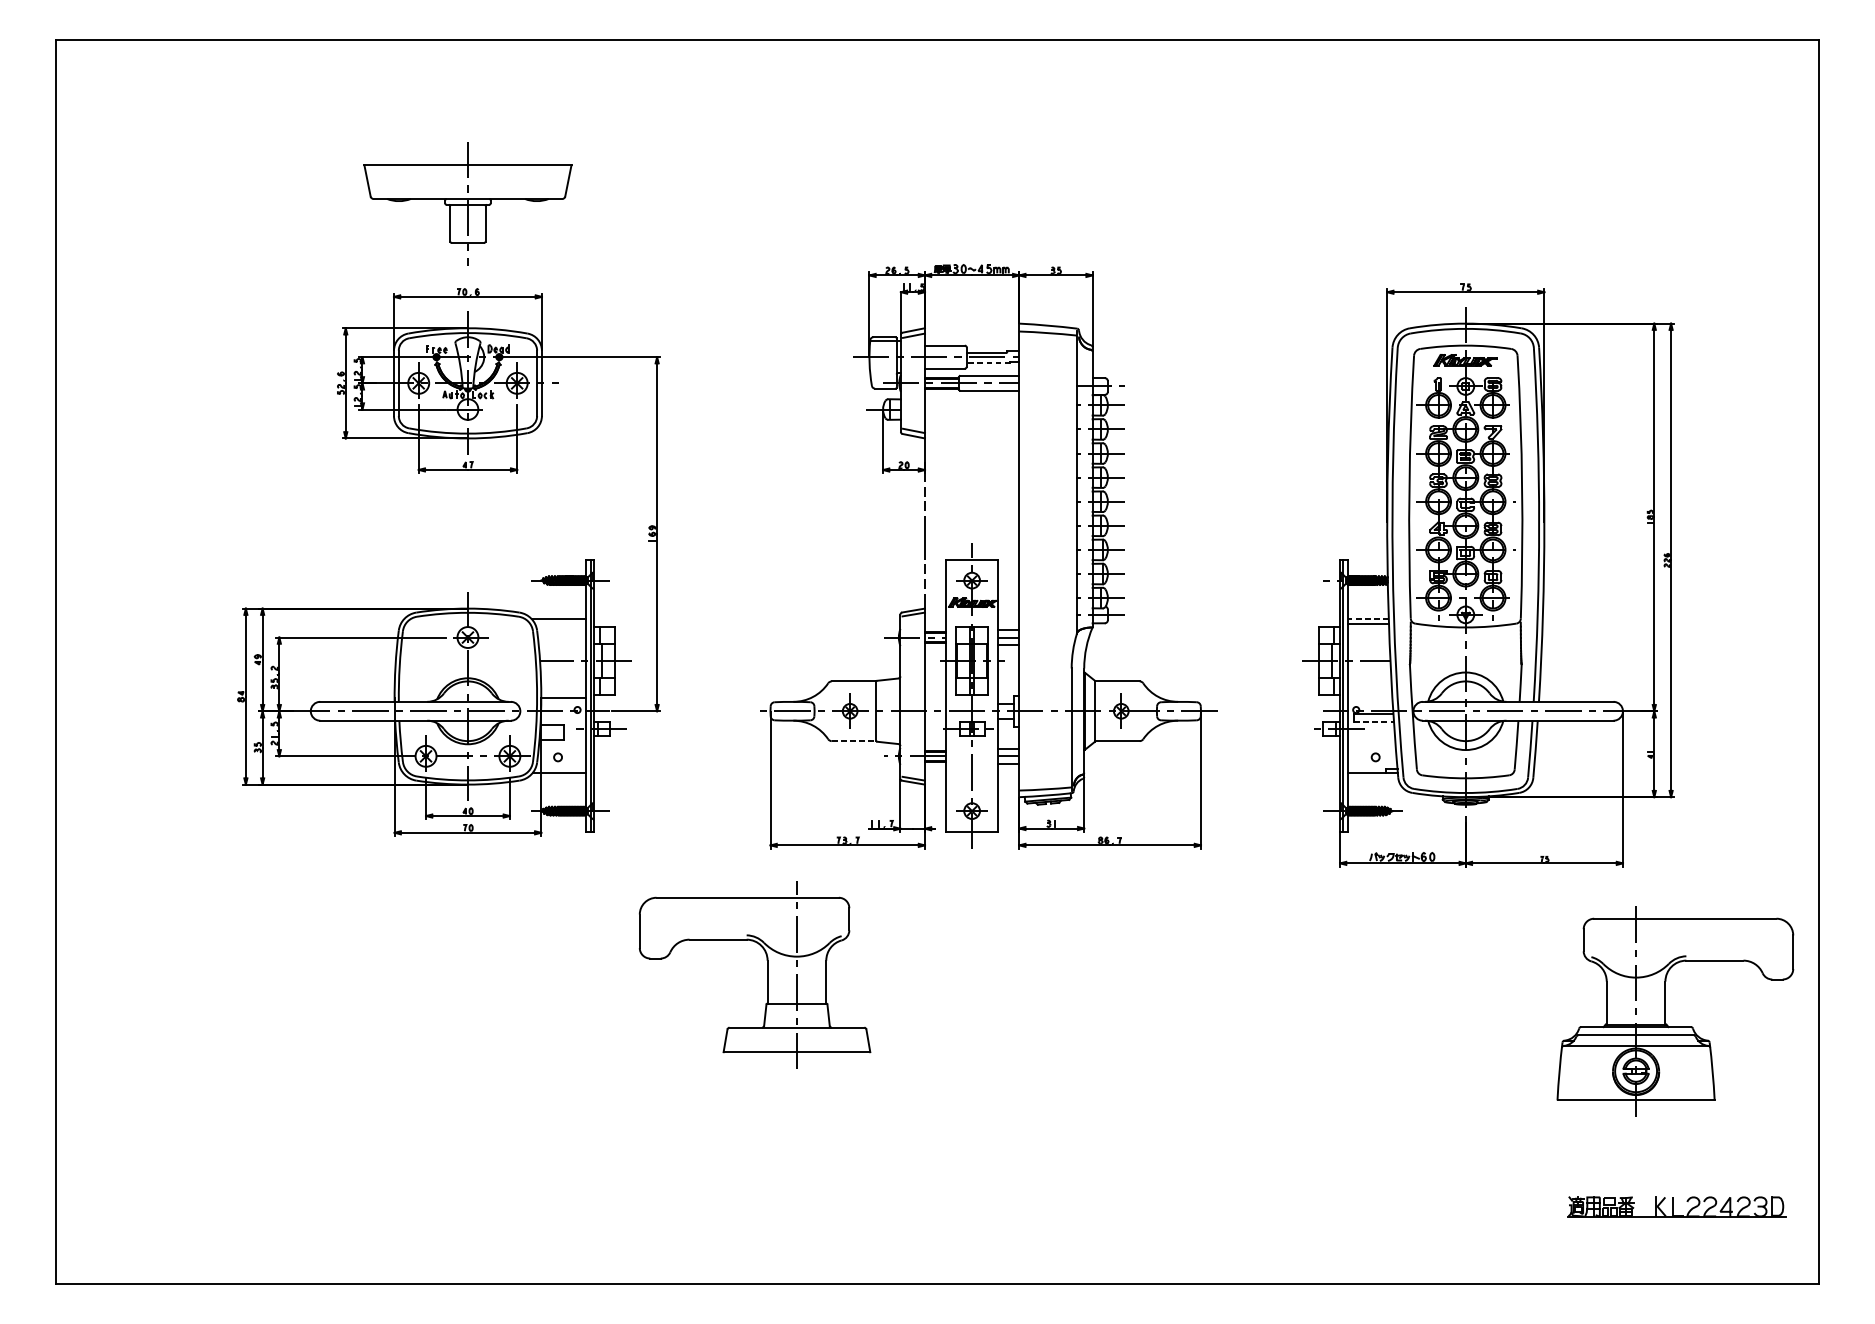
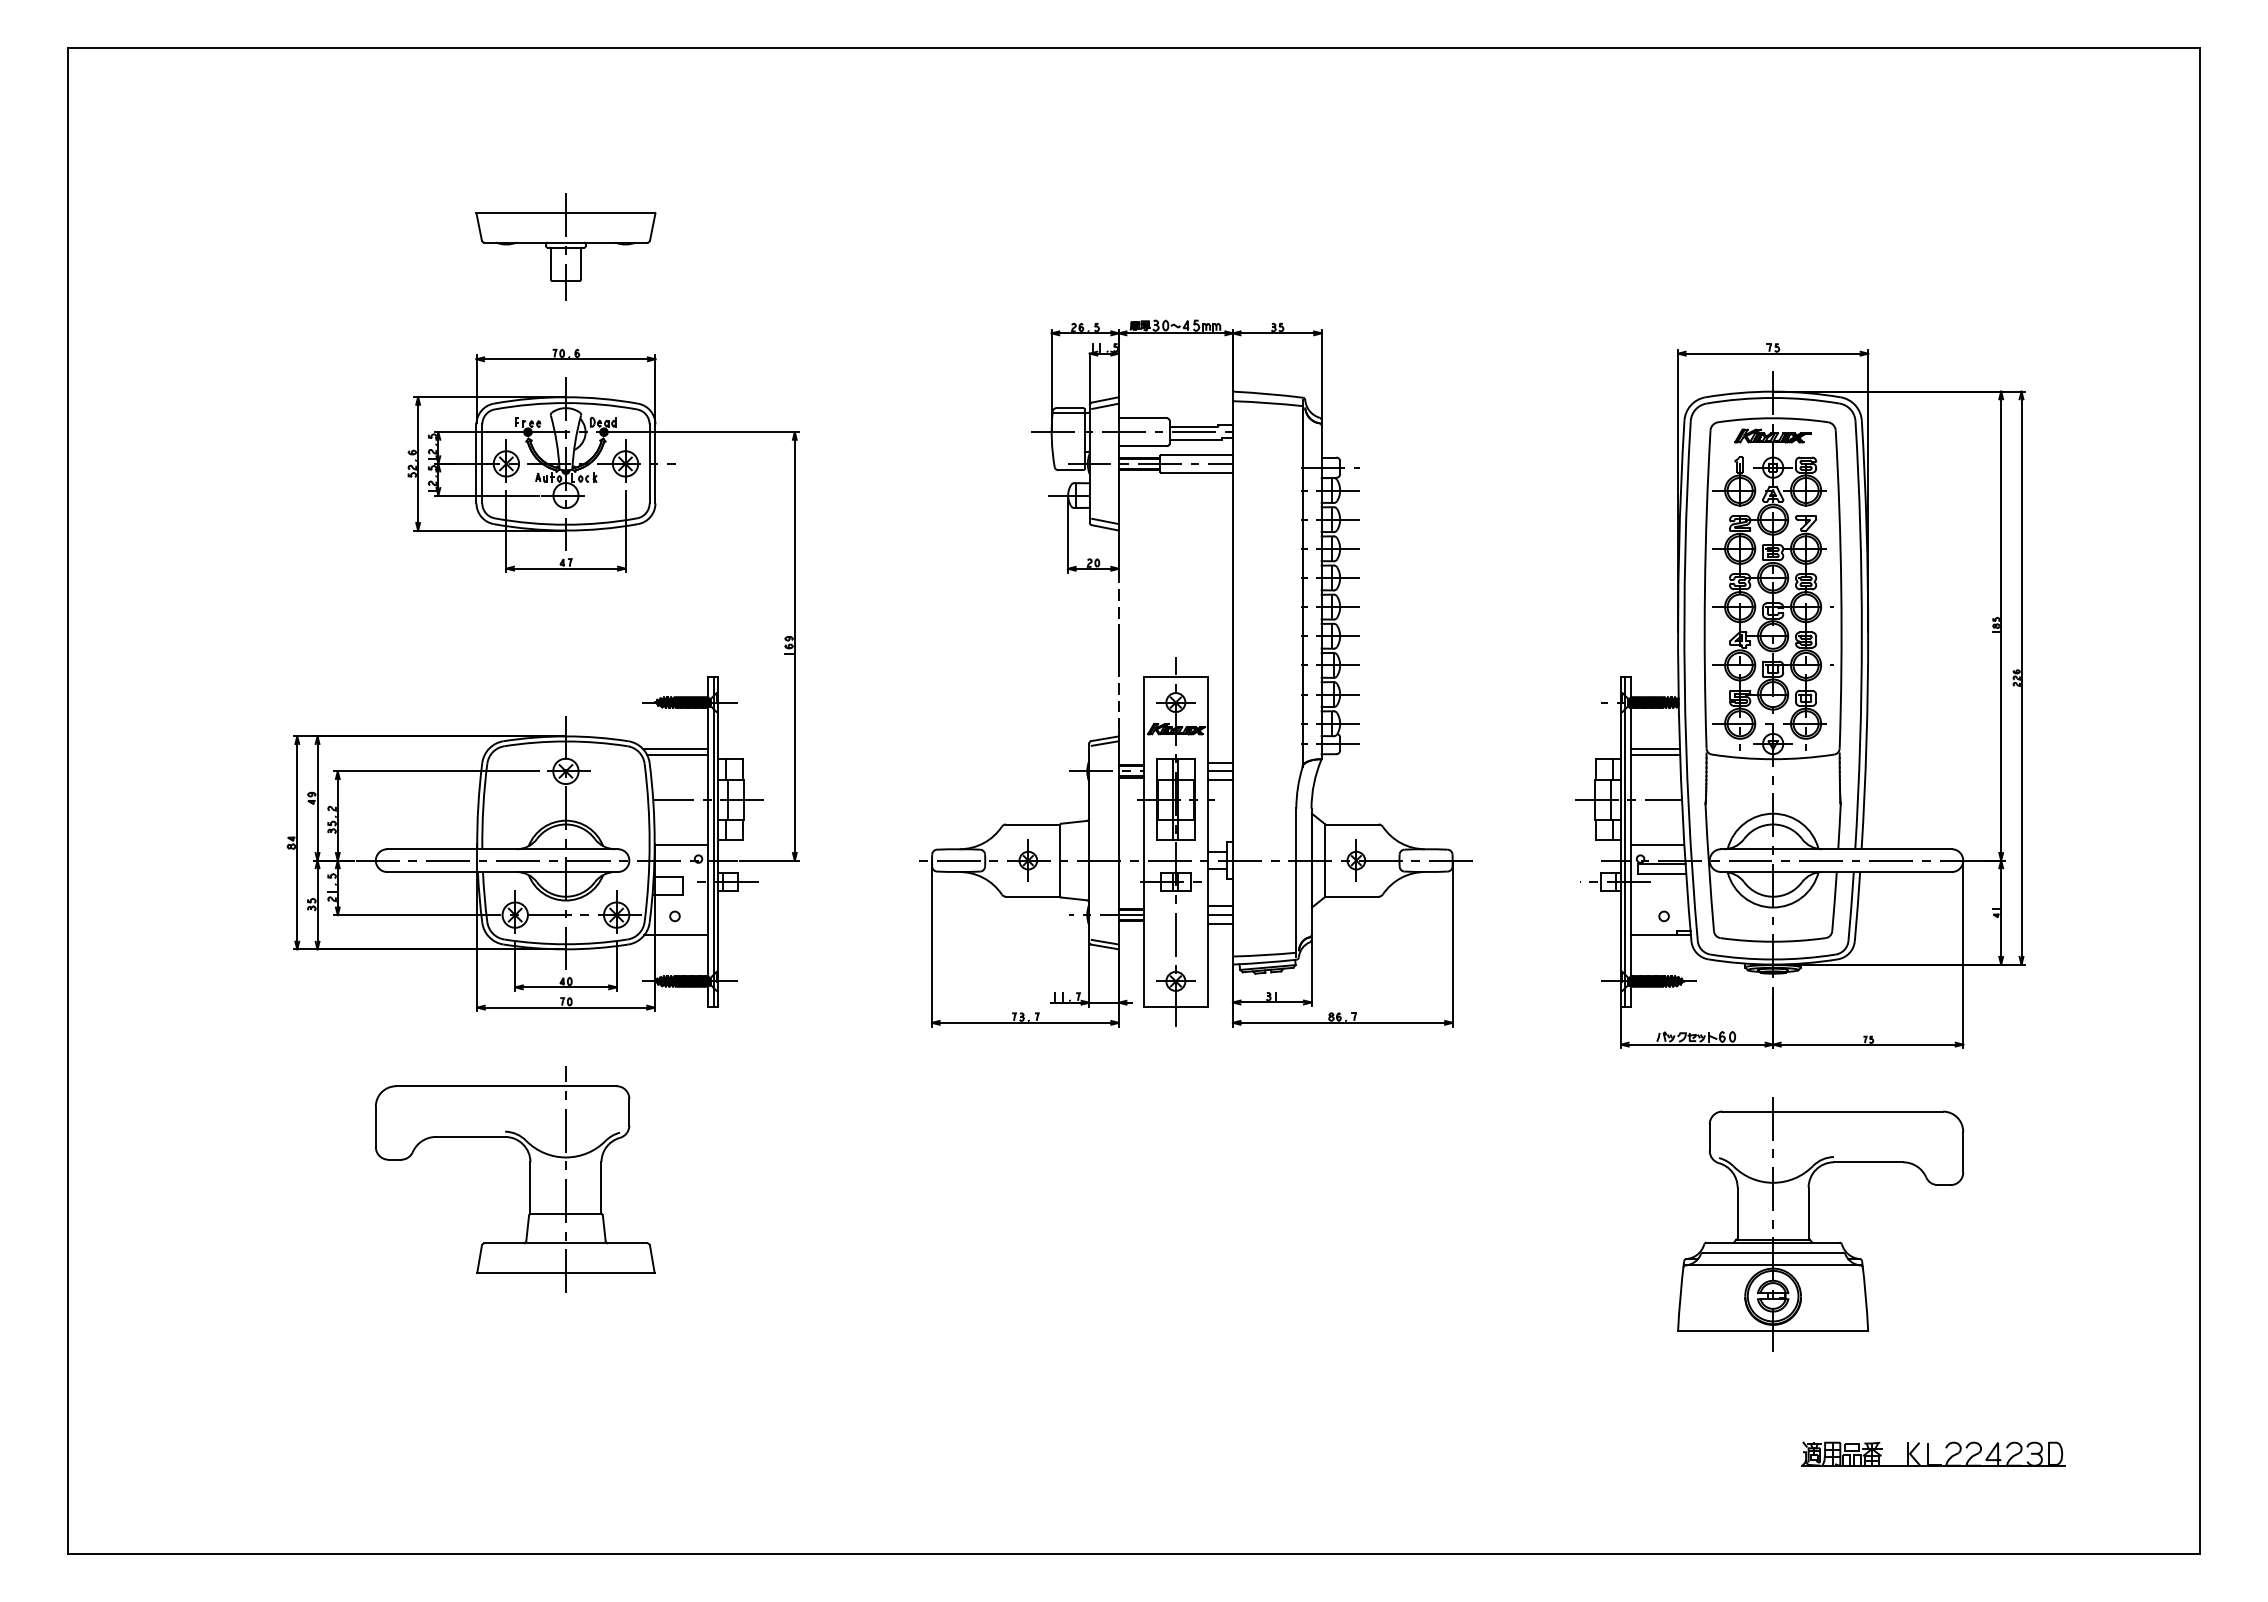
part: (467, 203) -> (565, 246), size x0.71
line: (988, 363) -> (1195, 439), dashed -> solid
line: (1368, 618) -> (1655, 748), dashed -> solid
line: (560, 623) -> (677, 754), added
line: (1370, 697) -> (1657, 844), added
line: (1374, 721) -> (1662, 873), dashed -> solid
line: (854, 740) -> (1033, 896), dashed -> solid
part: (766, 974) -> (529, 1179), moved
part: (1666, 1012) -> (1809, 1224), moved
part: (1676, 1206) -> (1933, 1453), moved

